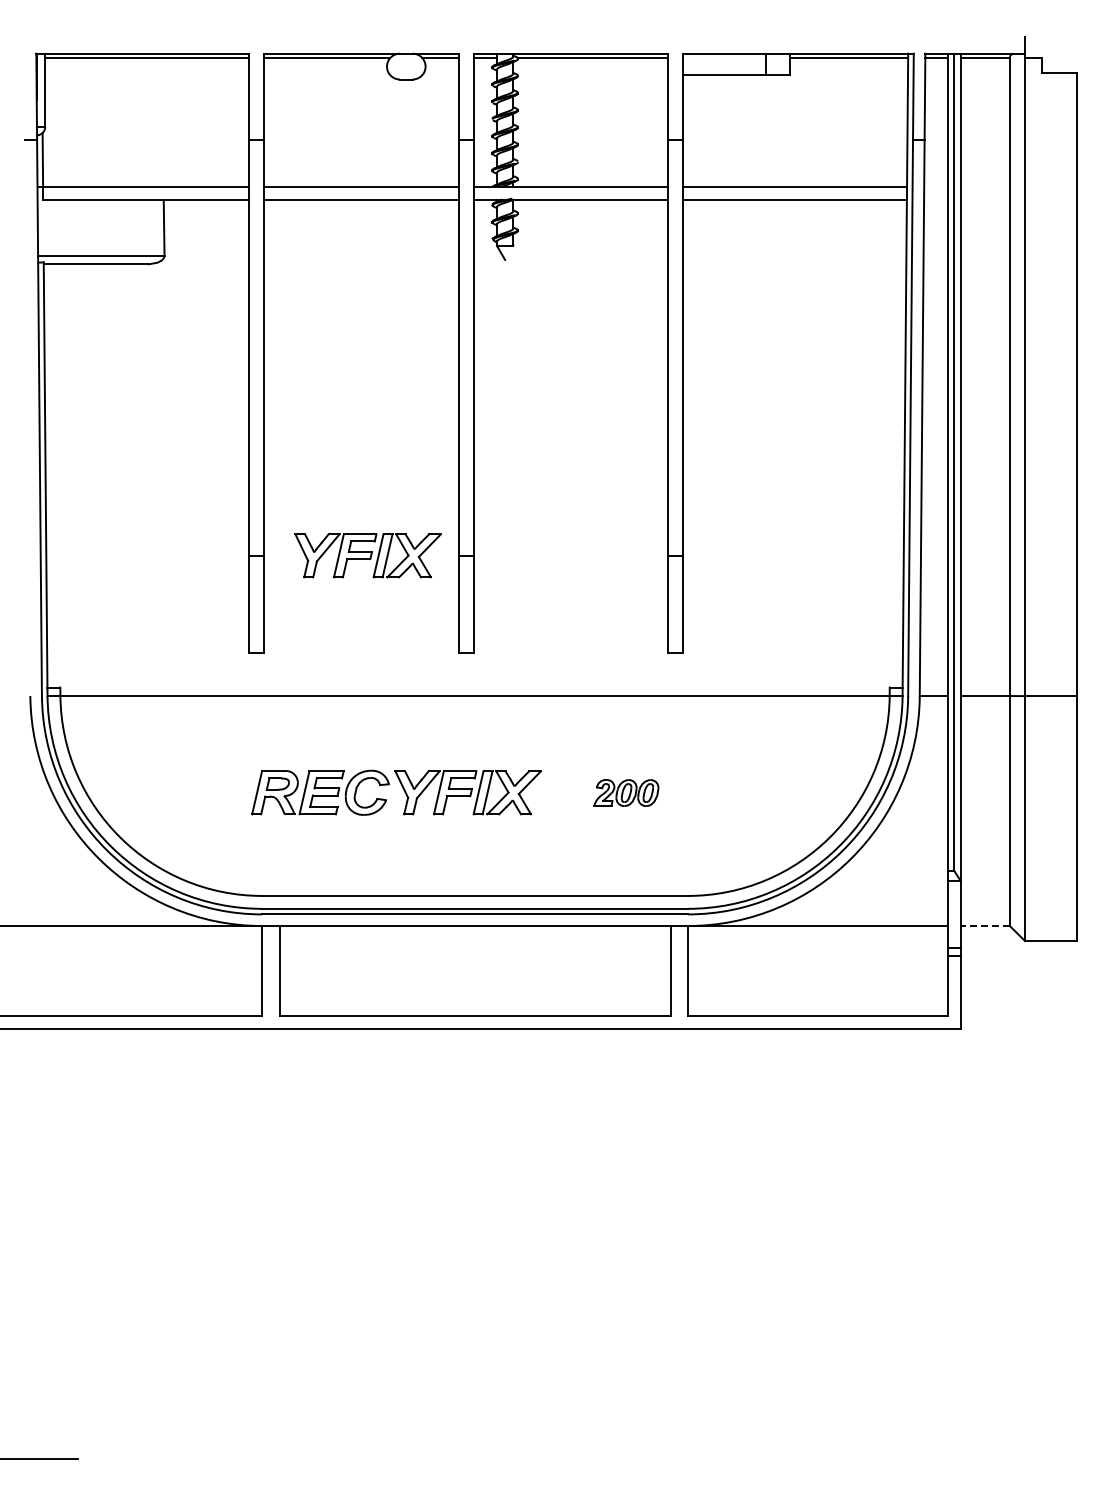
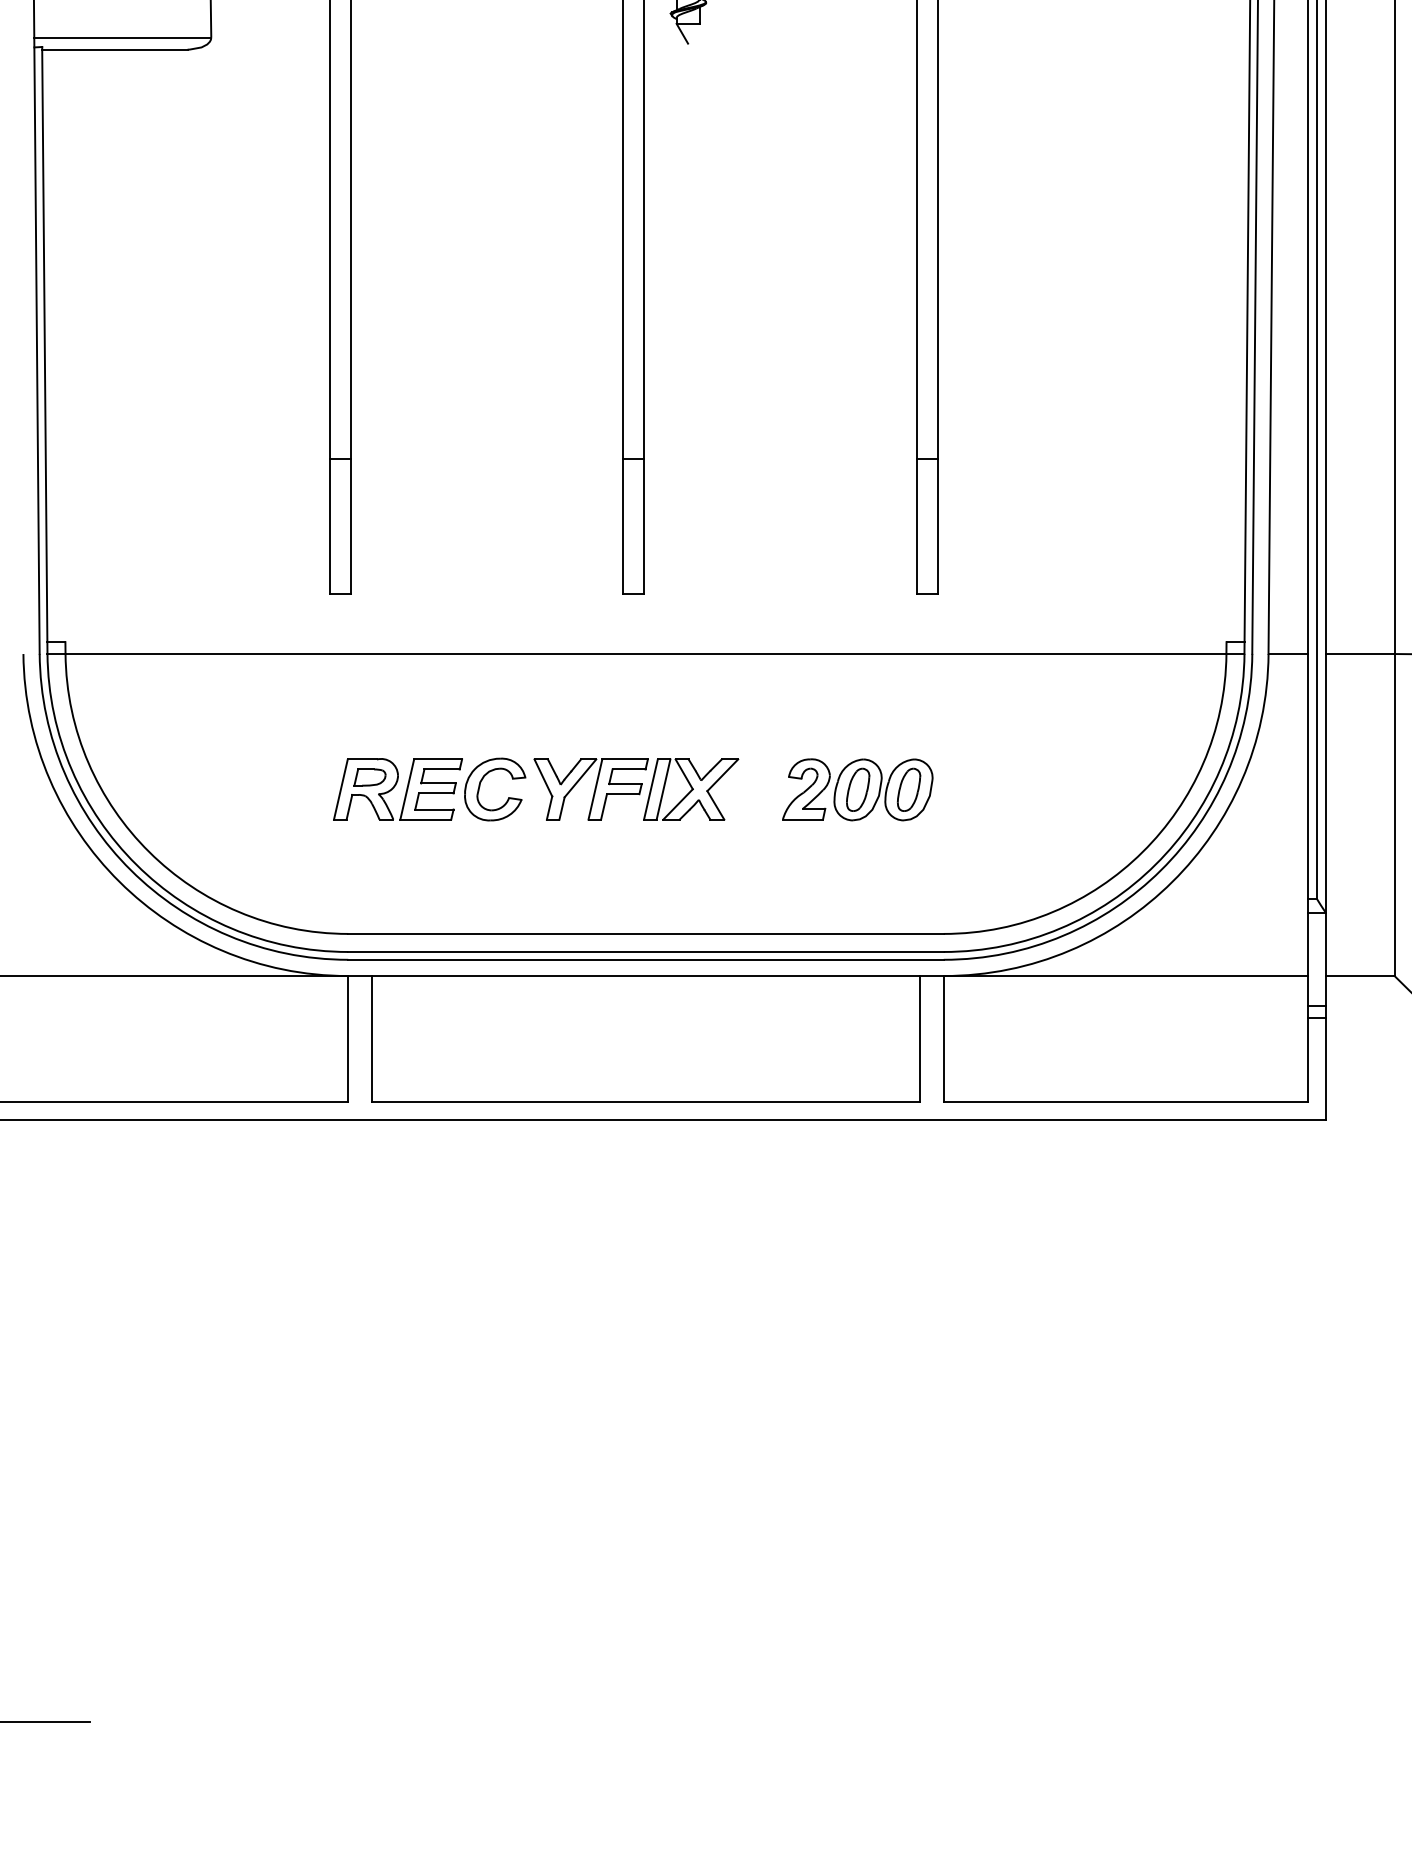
part: (367, 555) -> (495, 457), removed
part: (626, 792) -> (857, 789), size x1.67
line: (985, 926) -> (1360, 976), dashed -> solid

